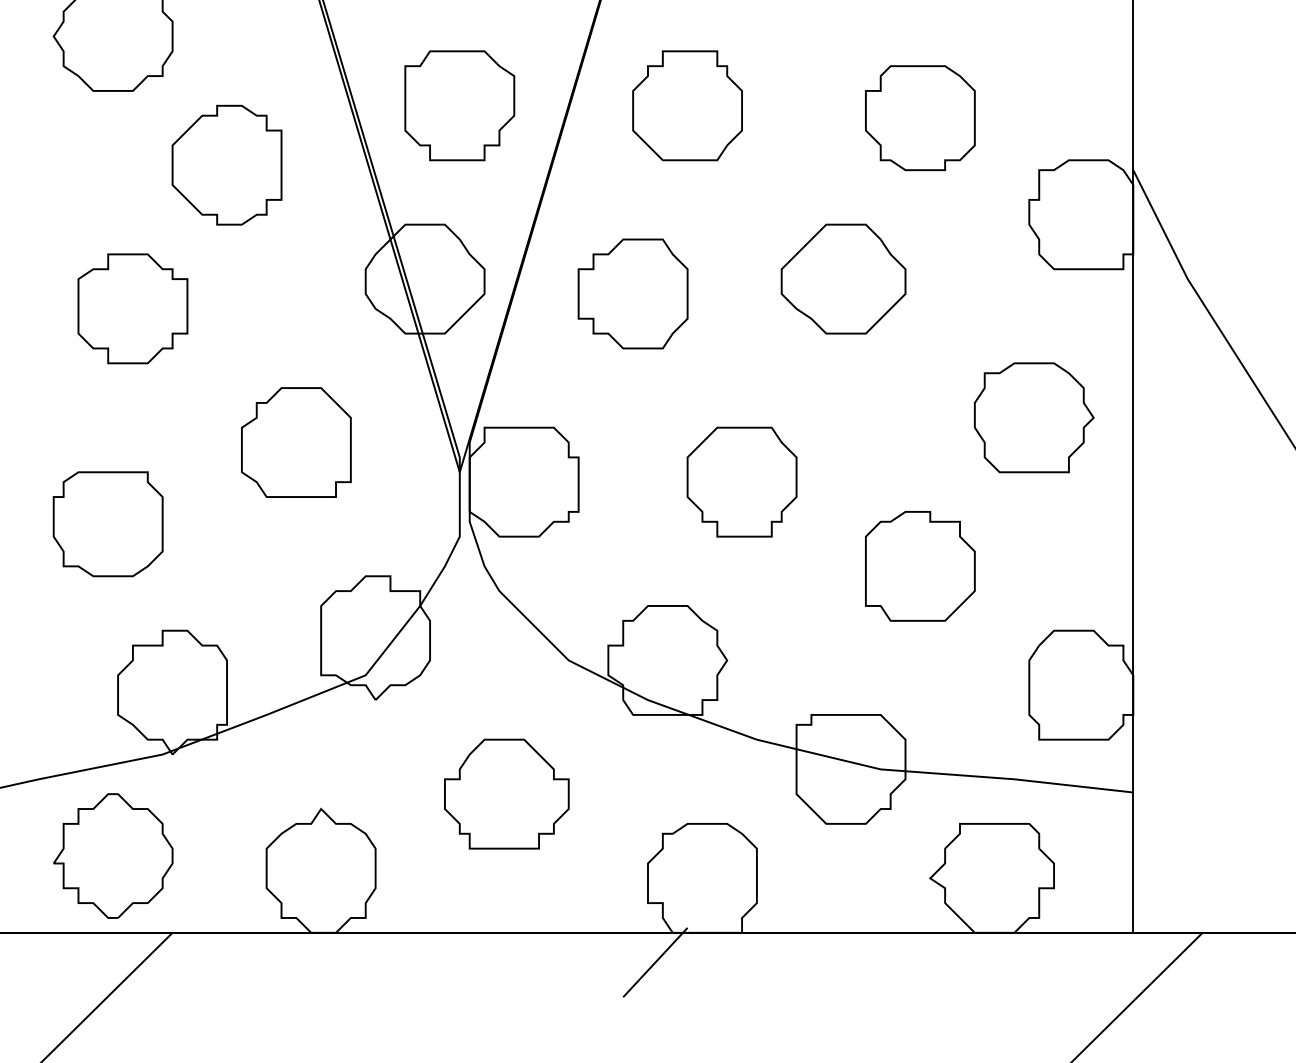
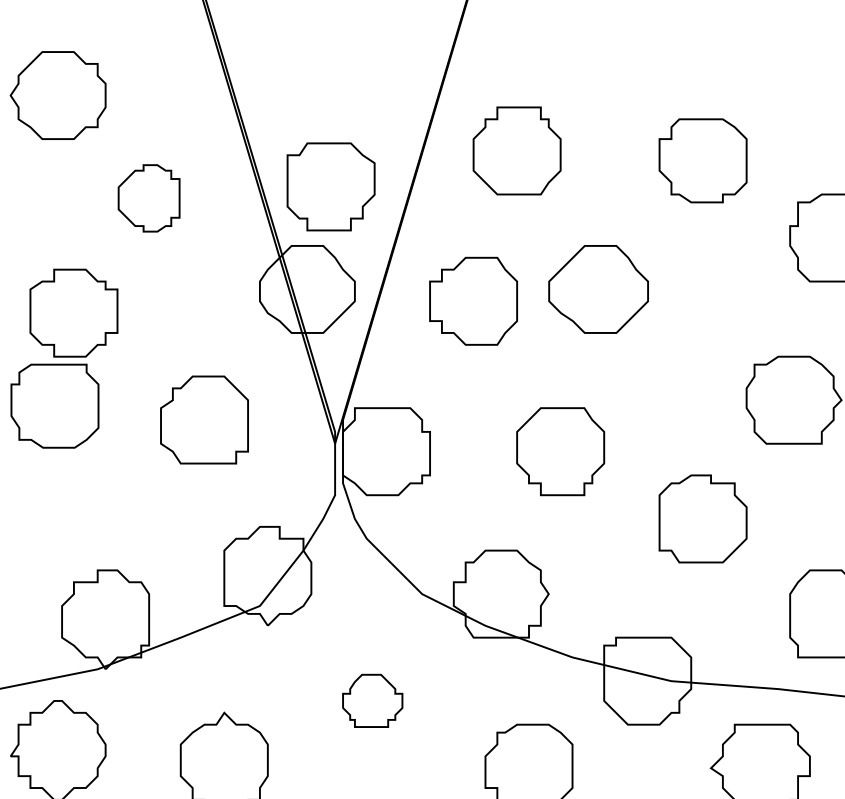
part: (459, 105) -> (330, 186), moved
part: (226, 164) -> (148, 197), size x0.7
part: (843, 278) -> (598, 288), moved
part: (107, 524) -> (54, 406), moved
part: (506, 793) -> (372, 700), size x0.6

